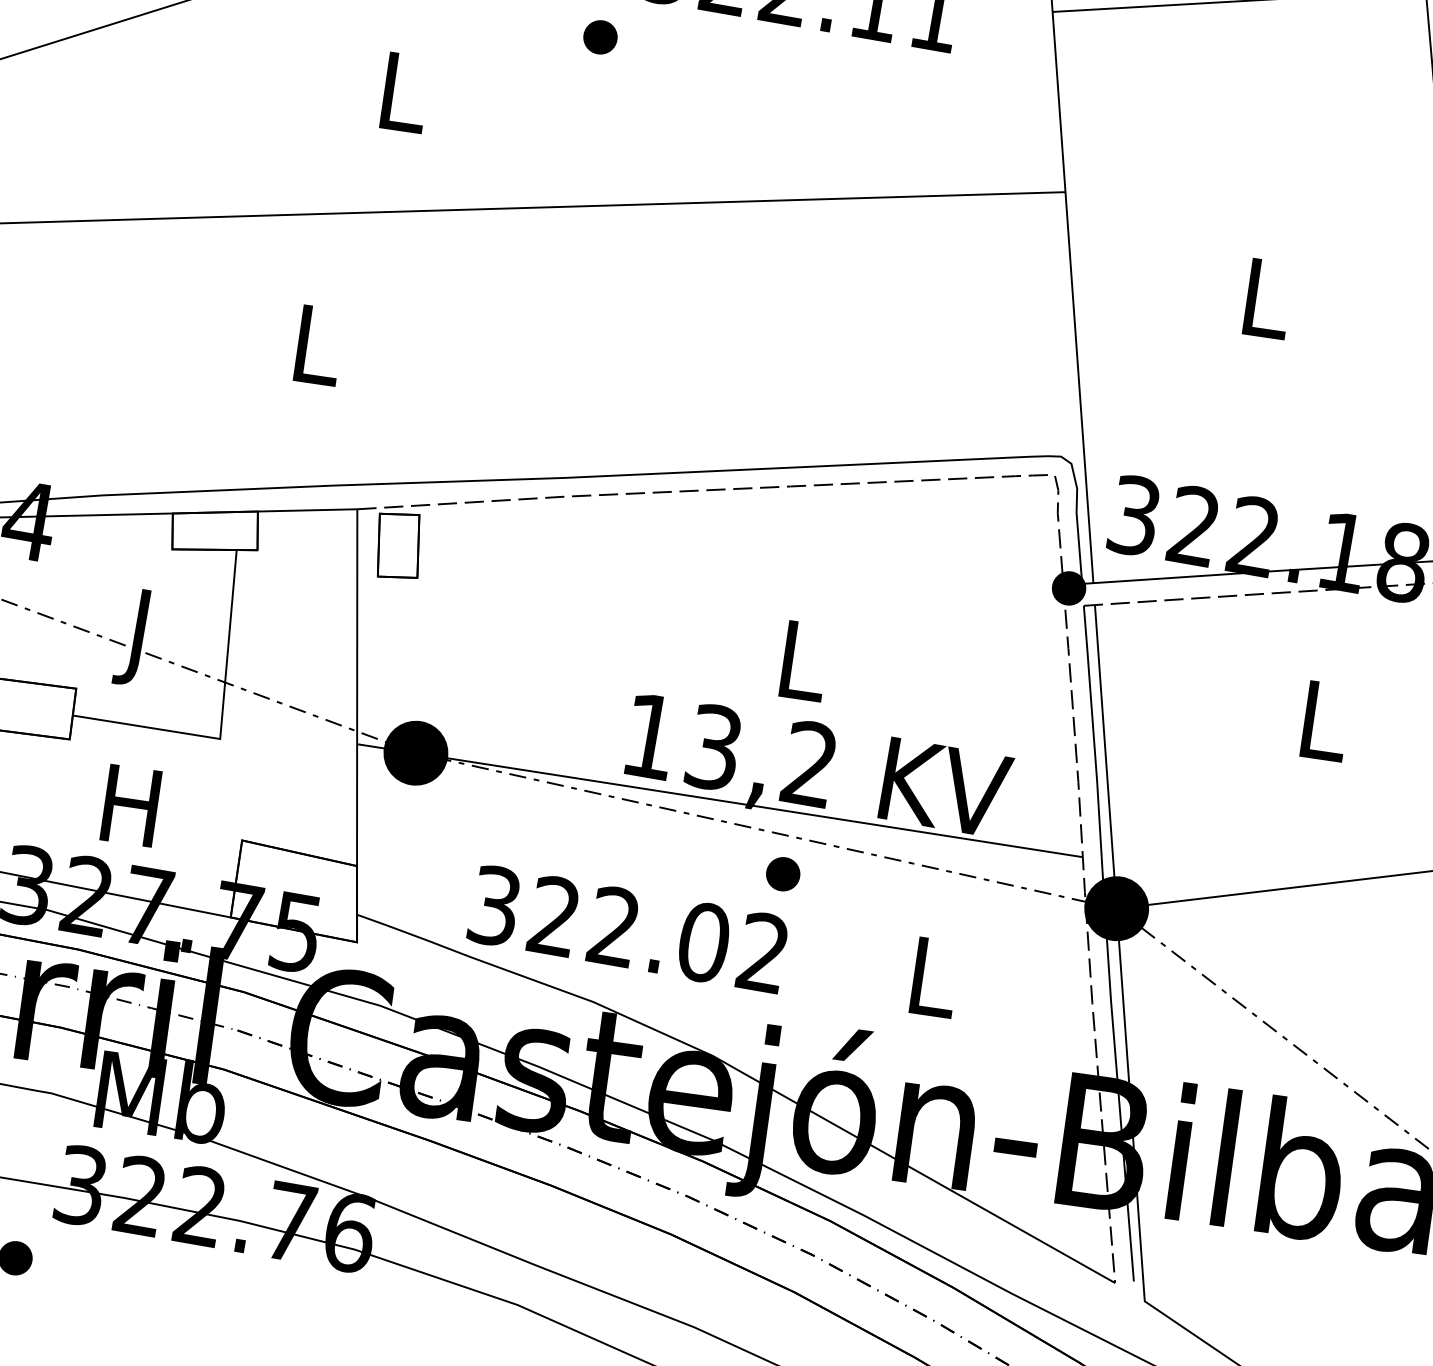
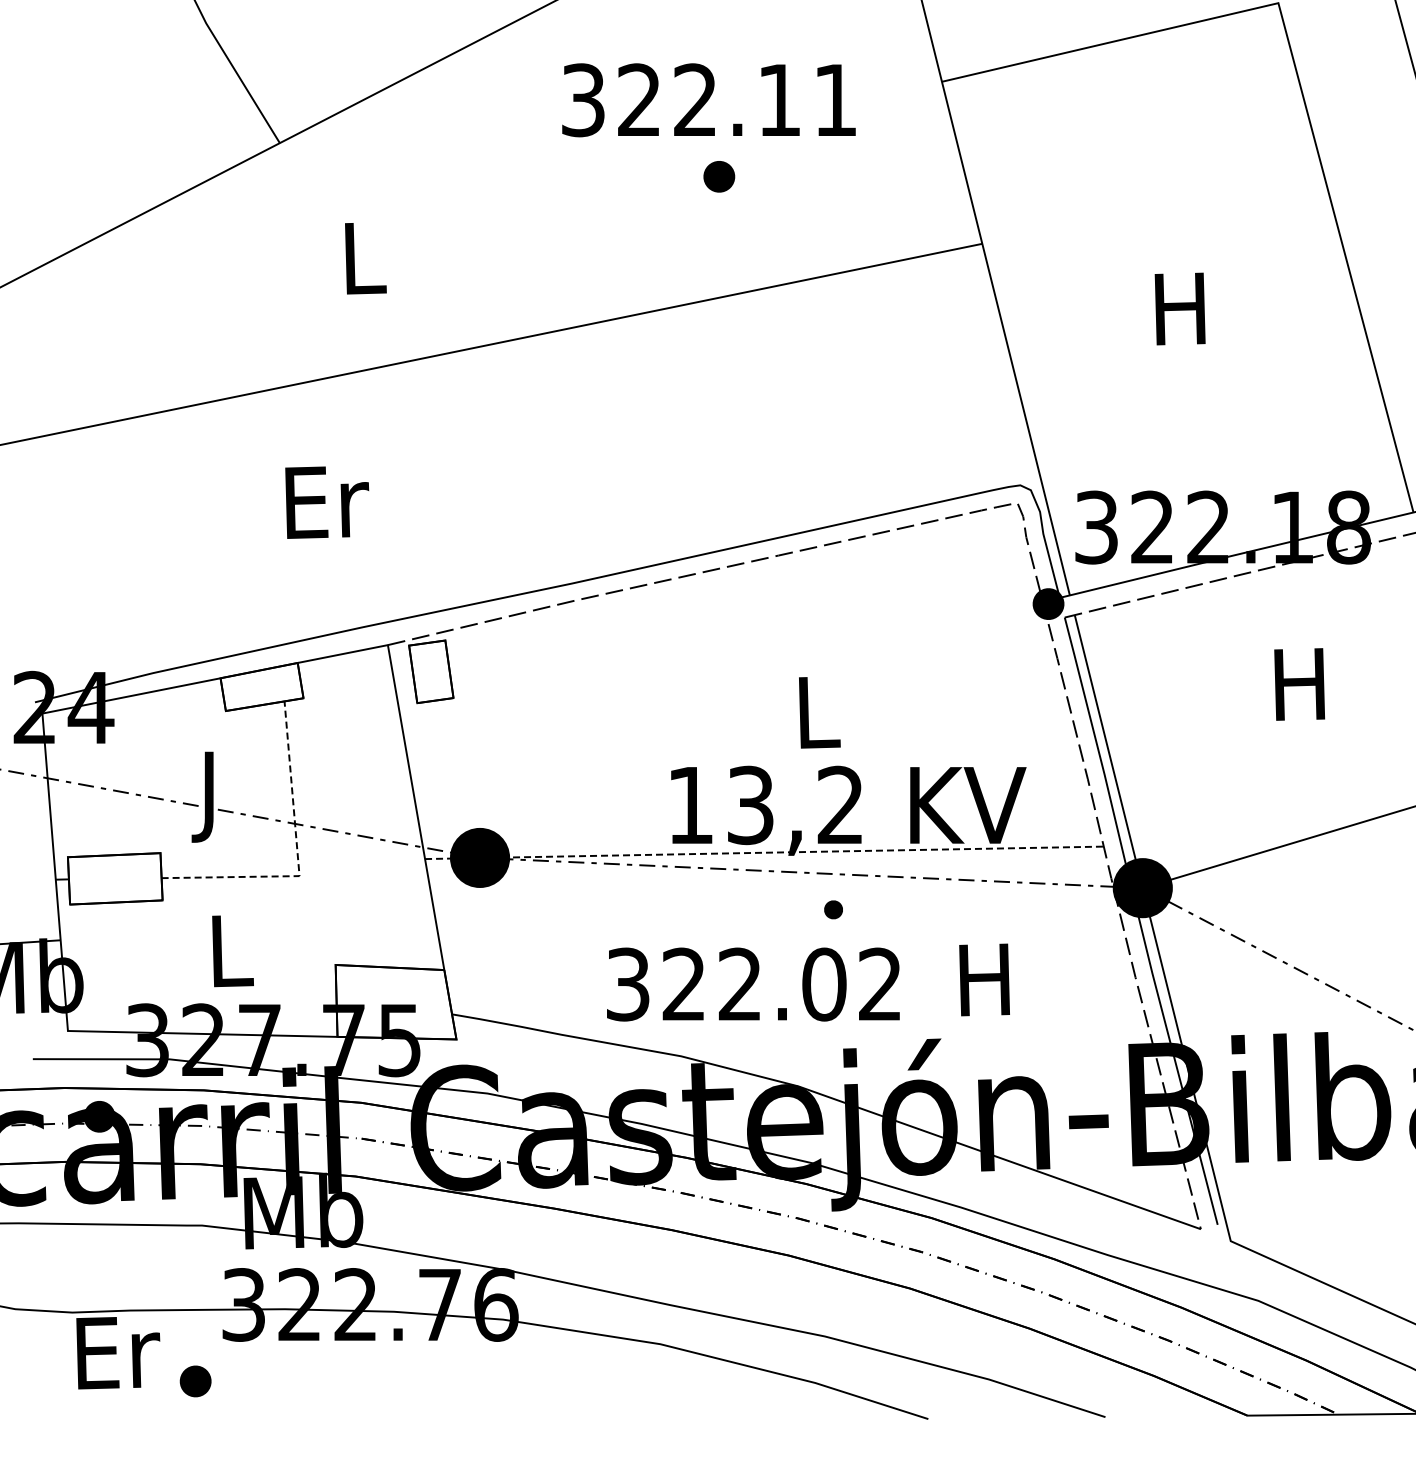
part: (600, 37) -> (719, 176), moved
text: (1263, 297) -> (1179, 308), L -> H
text: (319, 346) -> (327, 502), L -> Er
line: (221, 718) -> (297, 857), solid -> dashed
text: (1321, 720) -> (1299, 684), L -> H
line: (720, 800) -> (764, 852), solid -> dashed
text: (130, 805) -> (228, 950), H -> L
part: (783, 873) -> (833, 909), size x0.6
text: (628, 929) -> (753, 984), moved
text: (930, 976) -> (984, 979), L -> H

